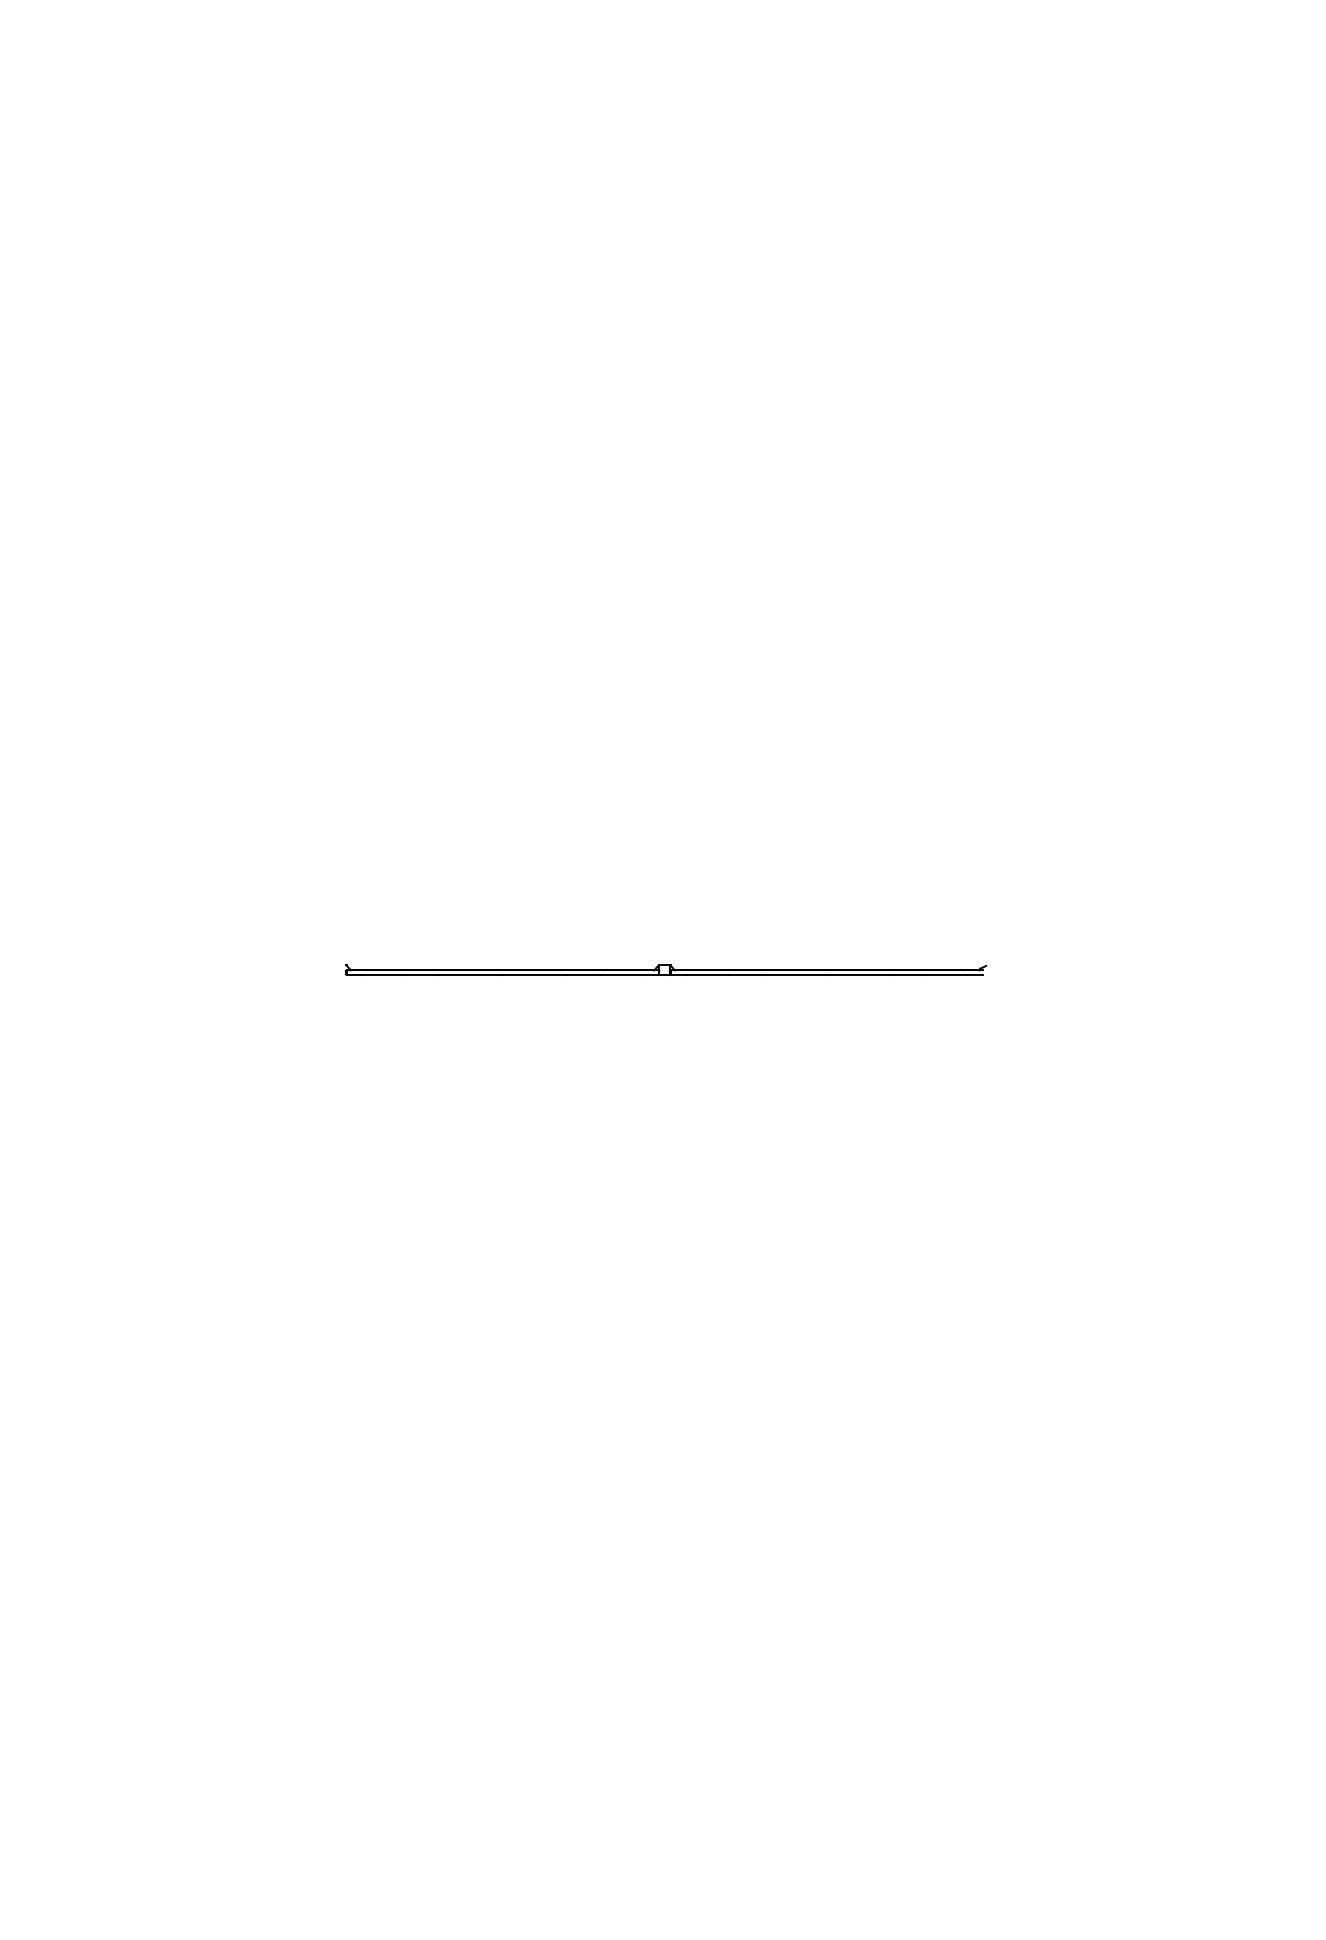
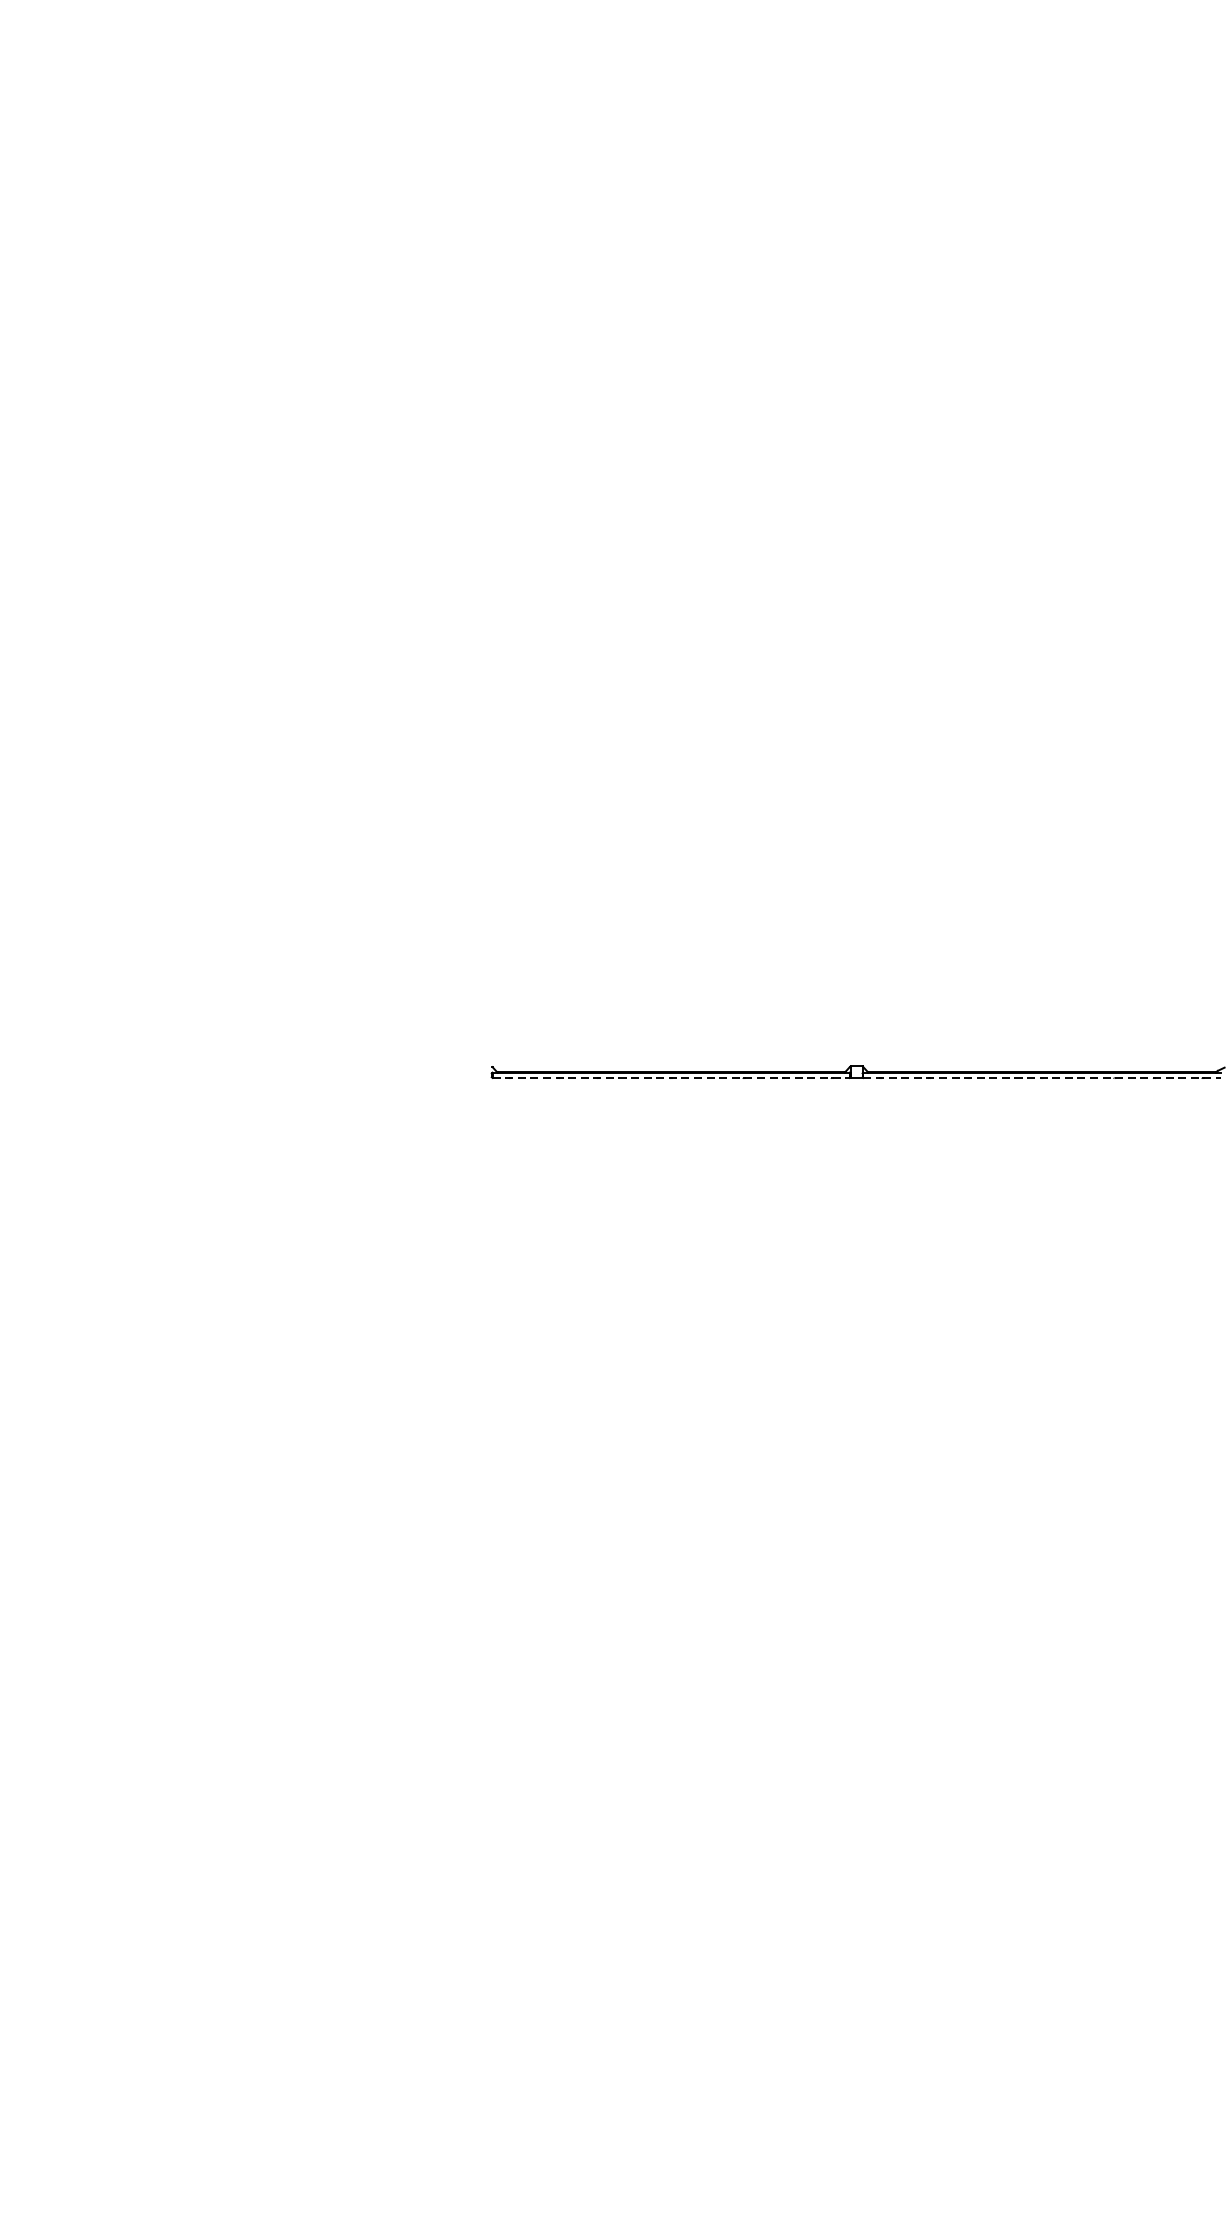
line: (503, 974) -> (672, 1077), solid -> dashed
line: (827, 974) -> (1043, 1077), solid -> dashed

